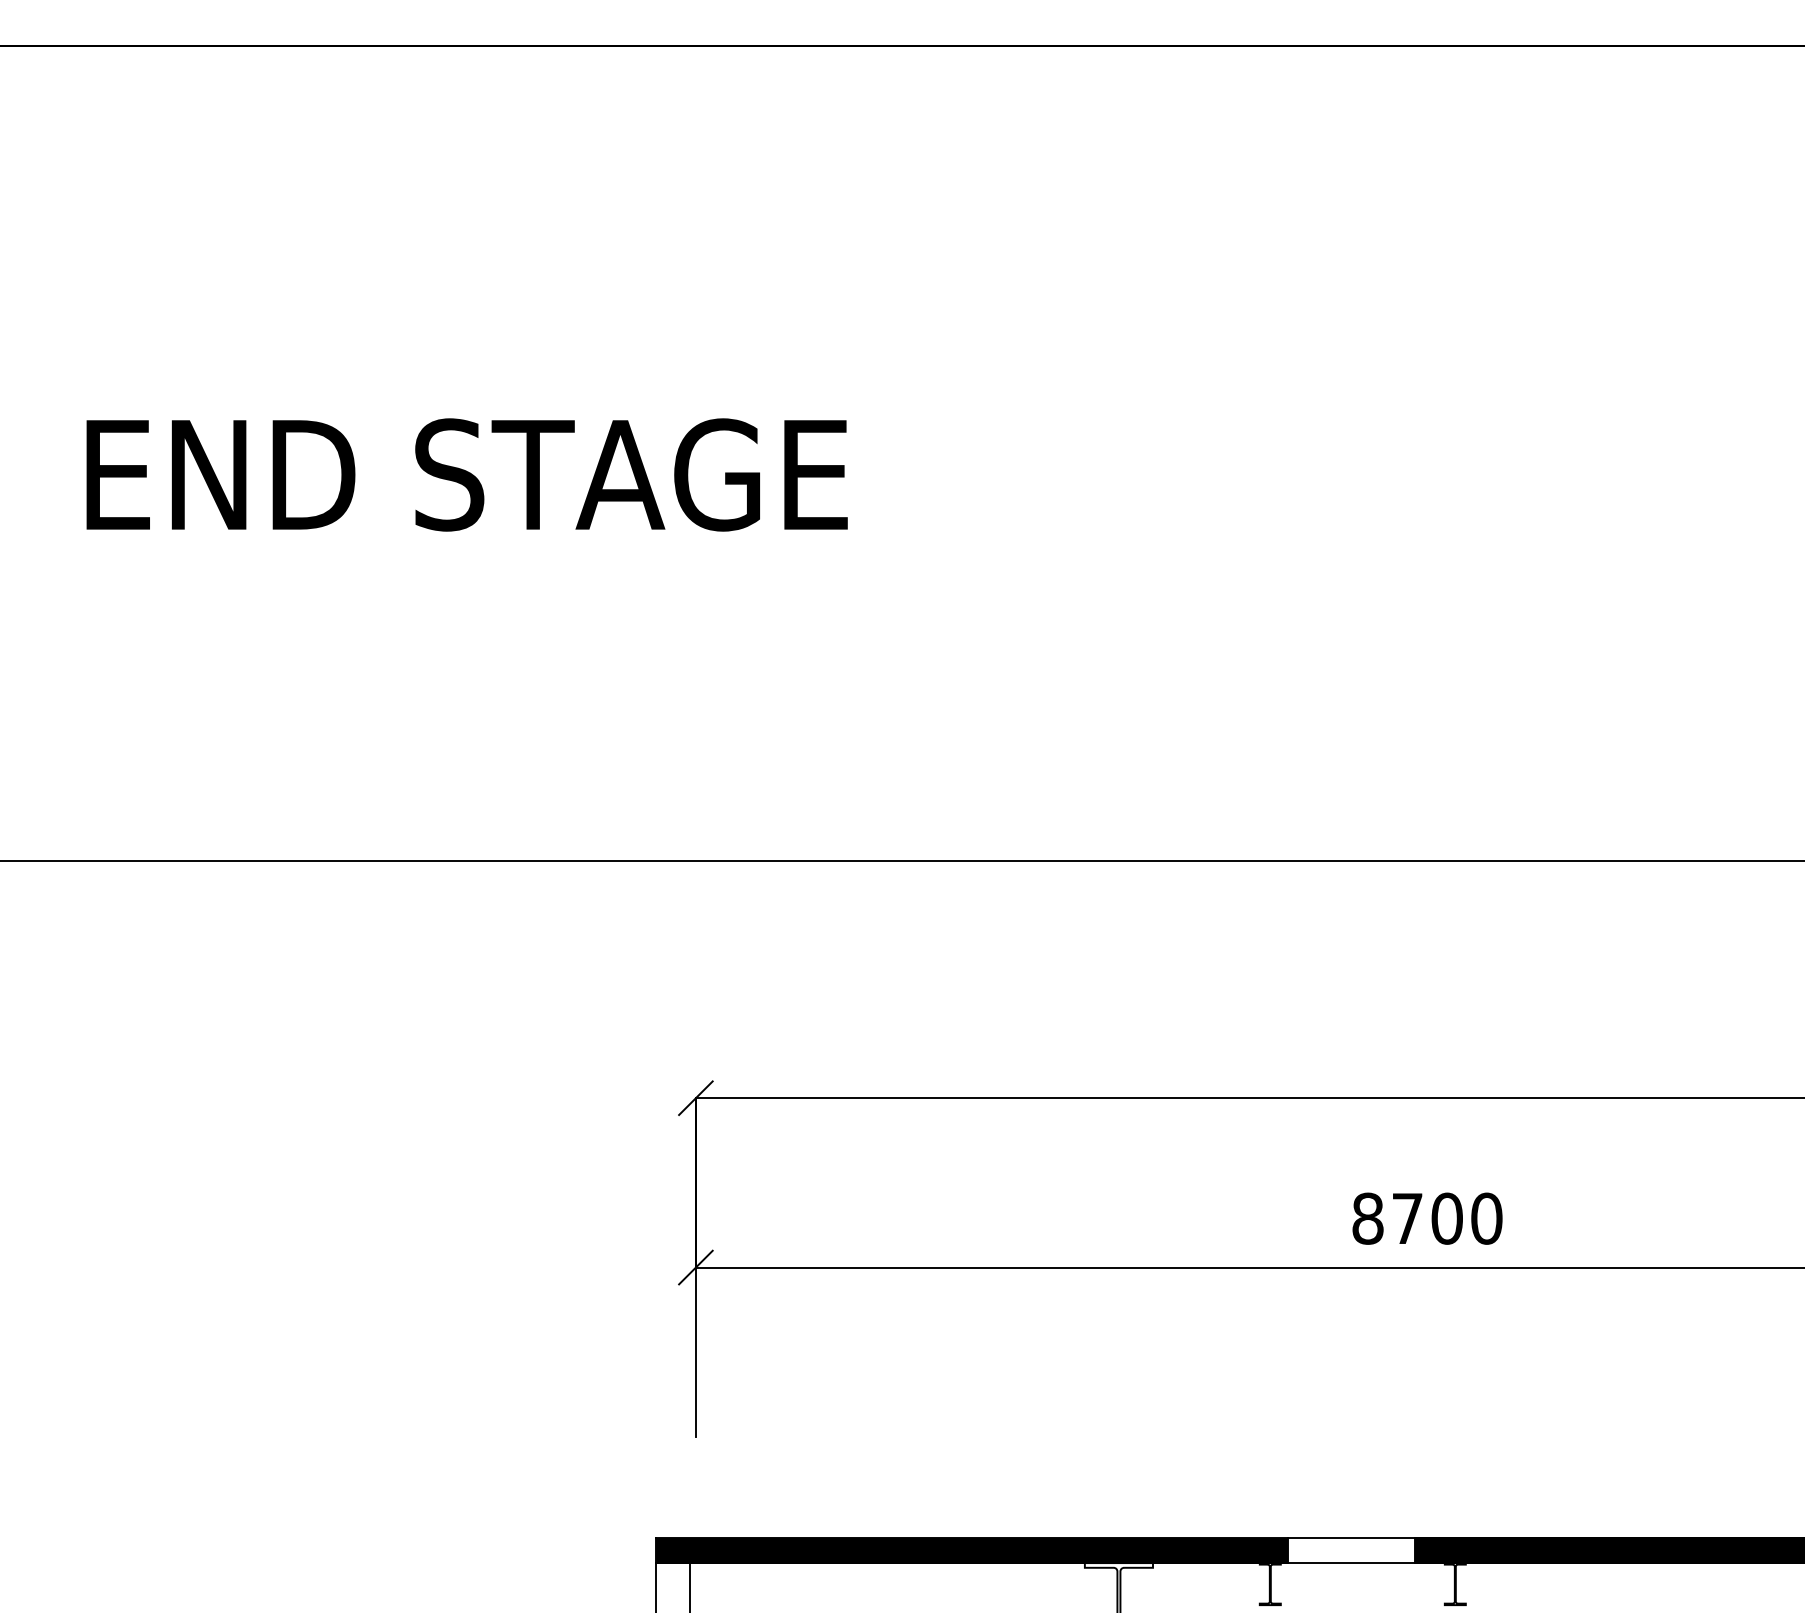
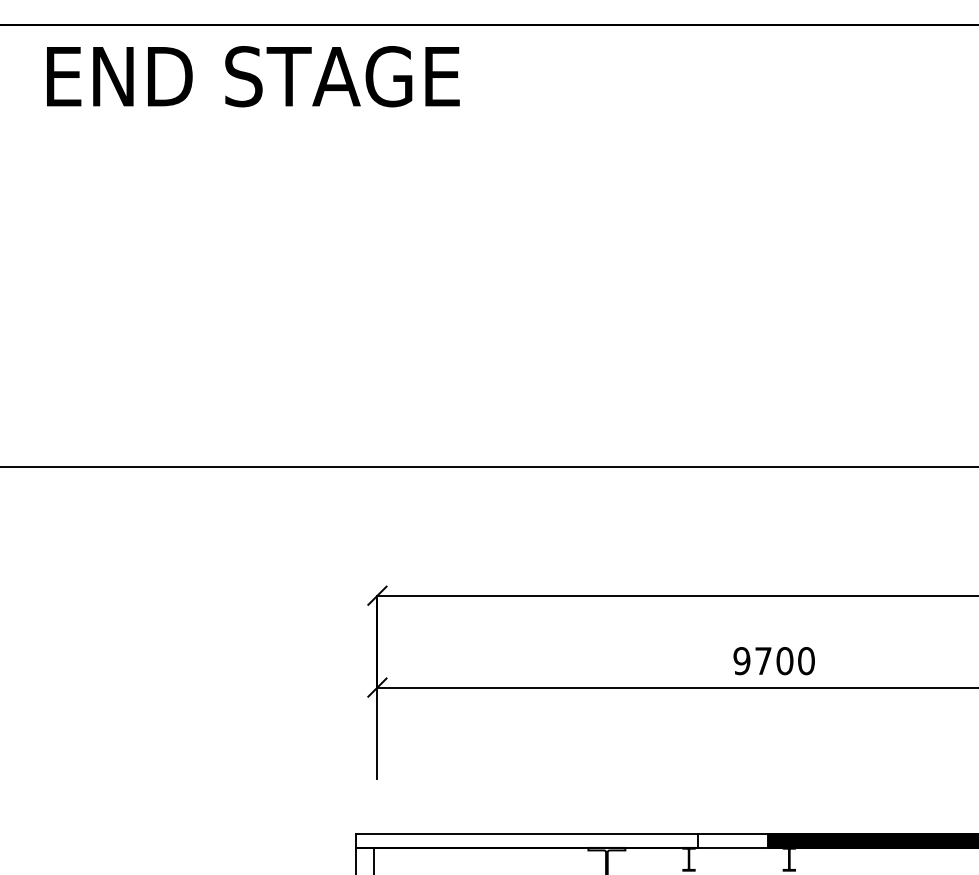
text: (467, 474) -> (253, 76), moved
text: (1367, 1219) -> (741, 661), 8700 -> 9700
fill: (972, 1549) -> (527, 840), removed

